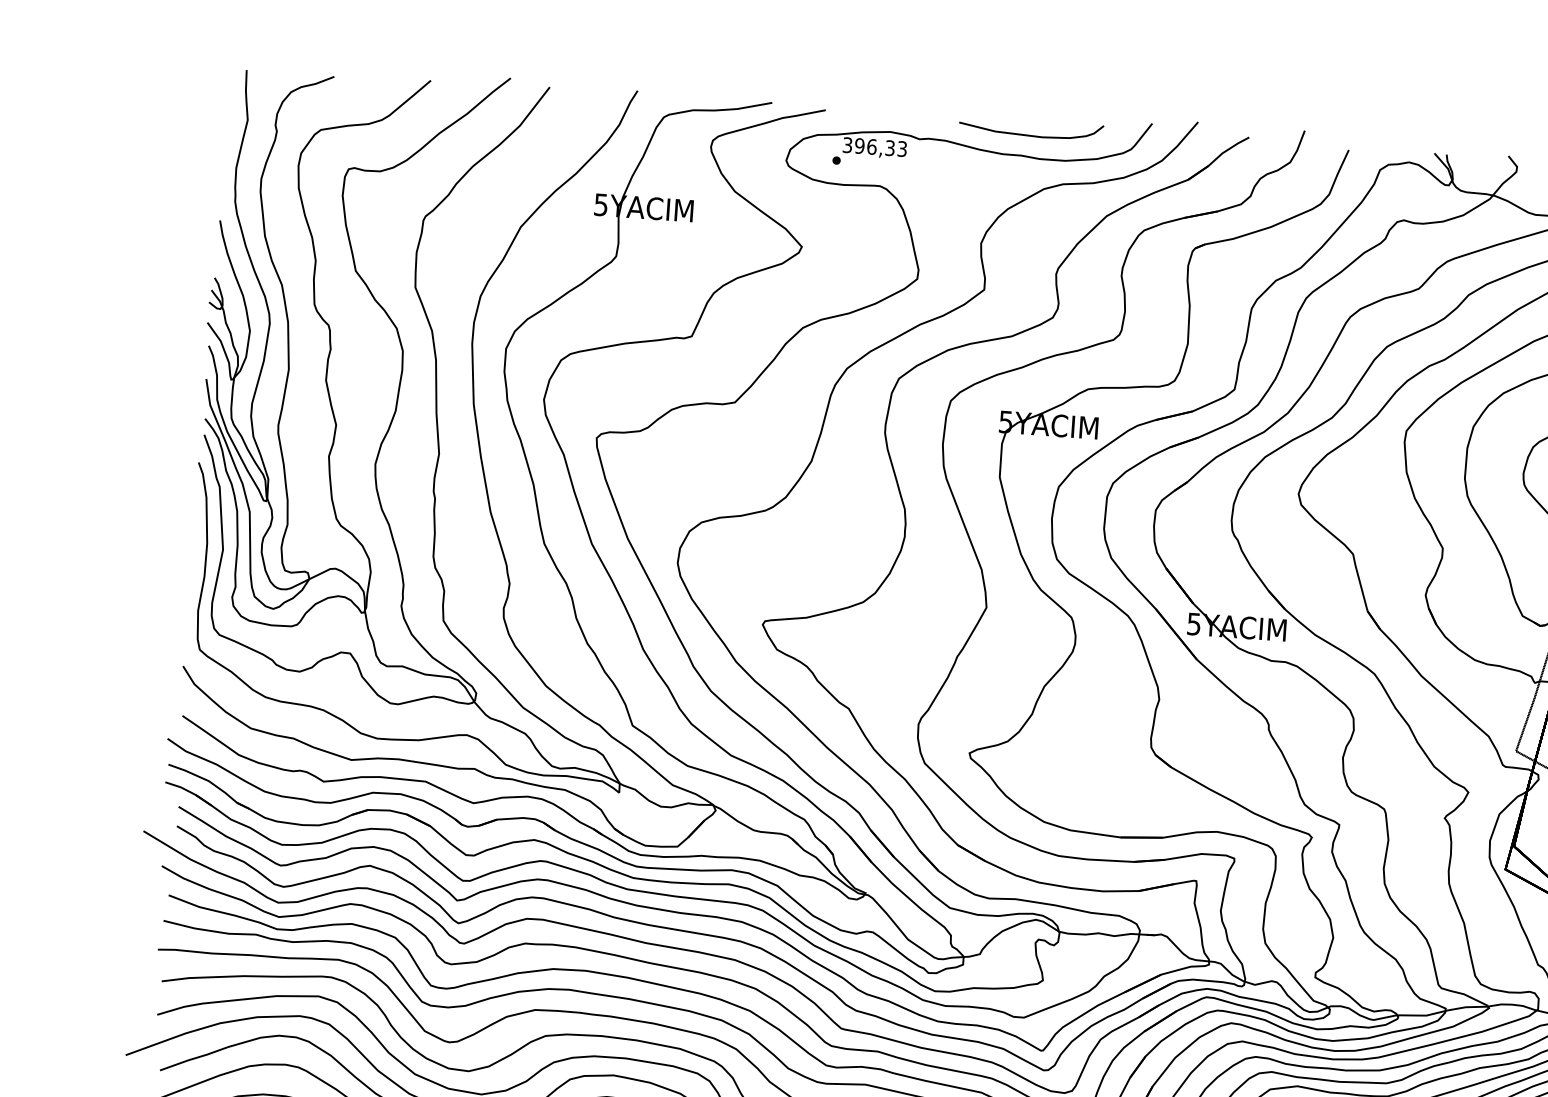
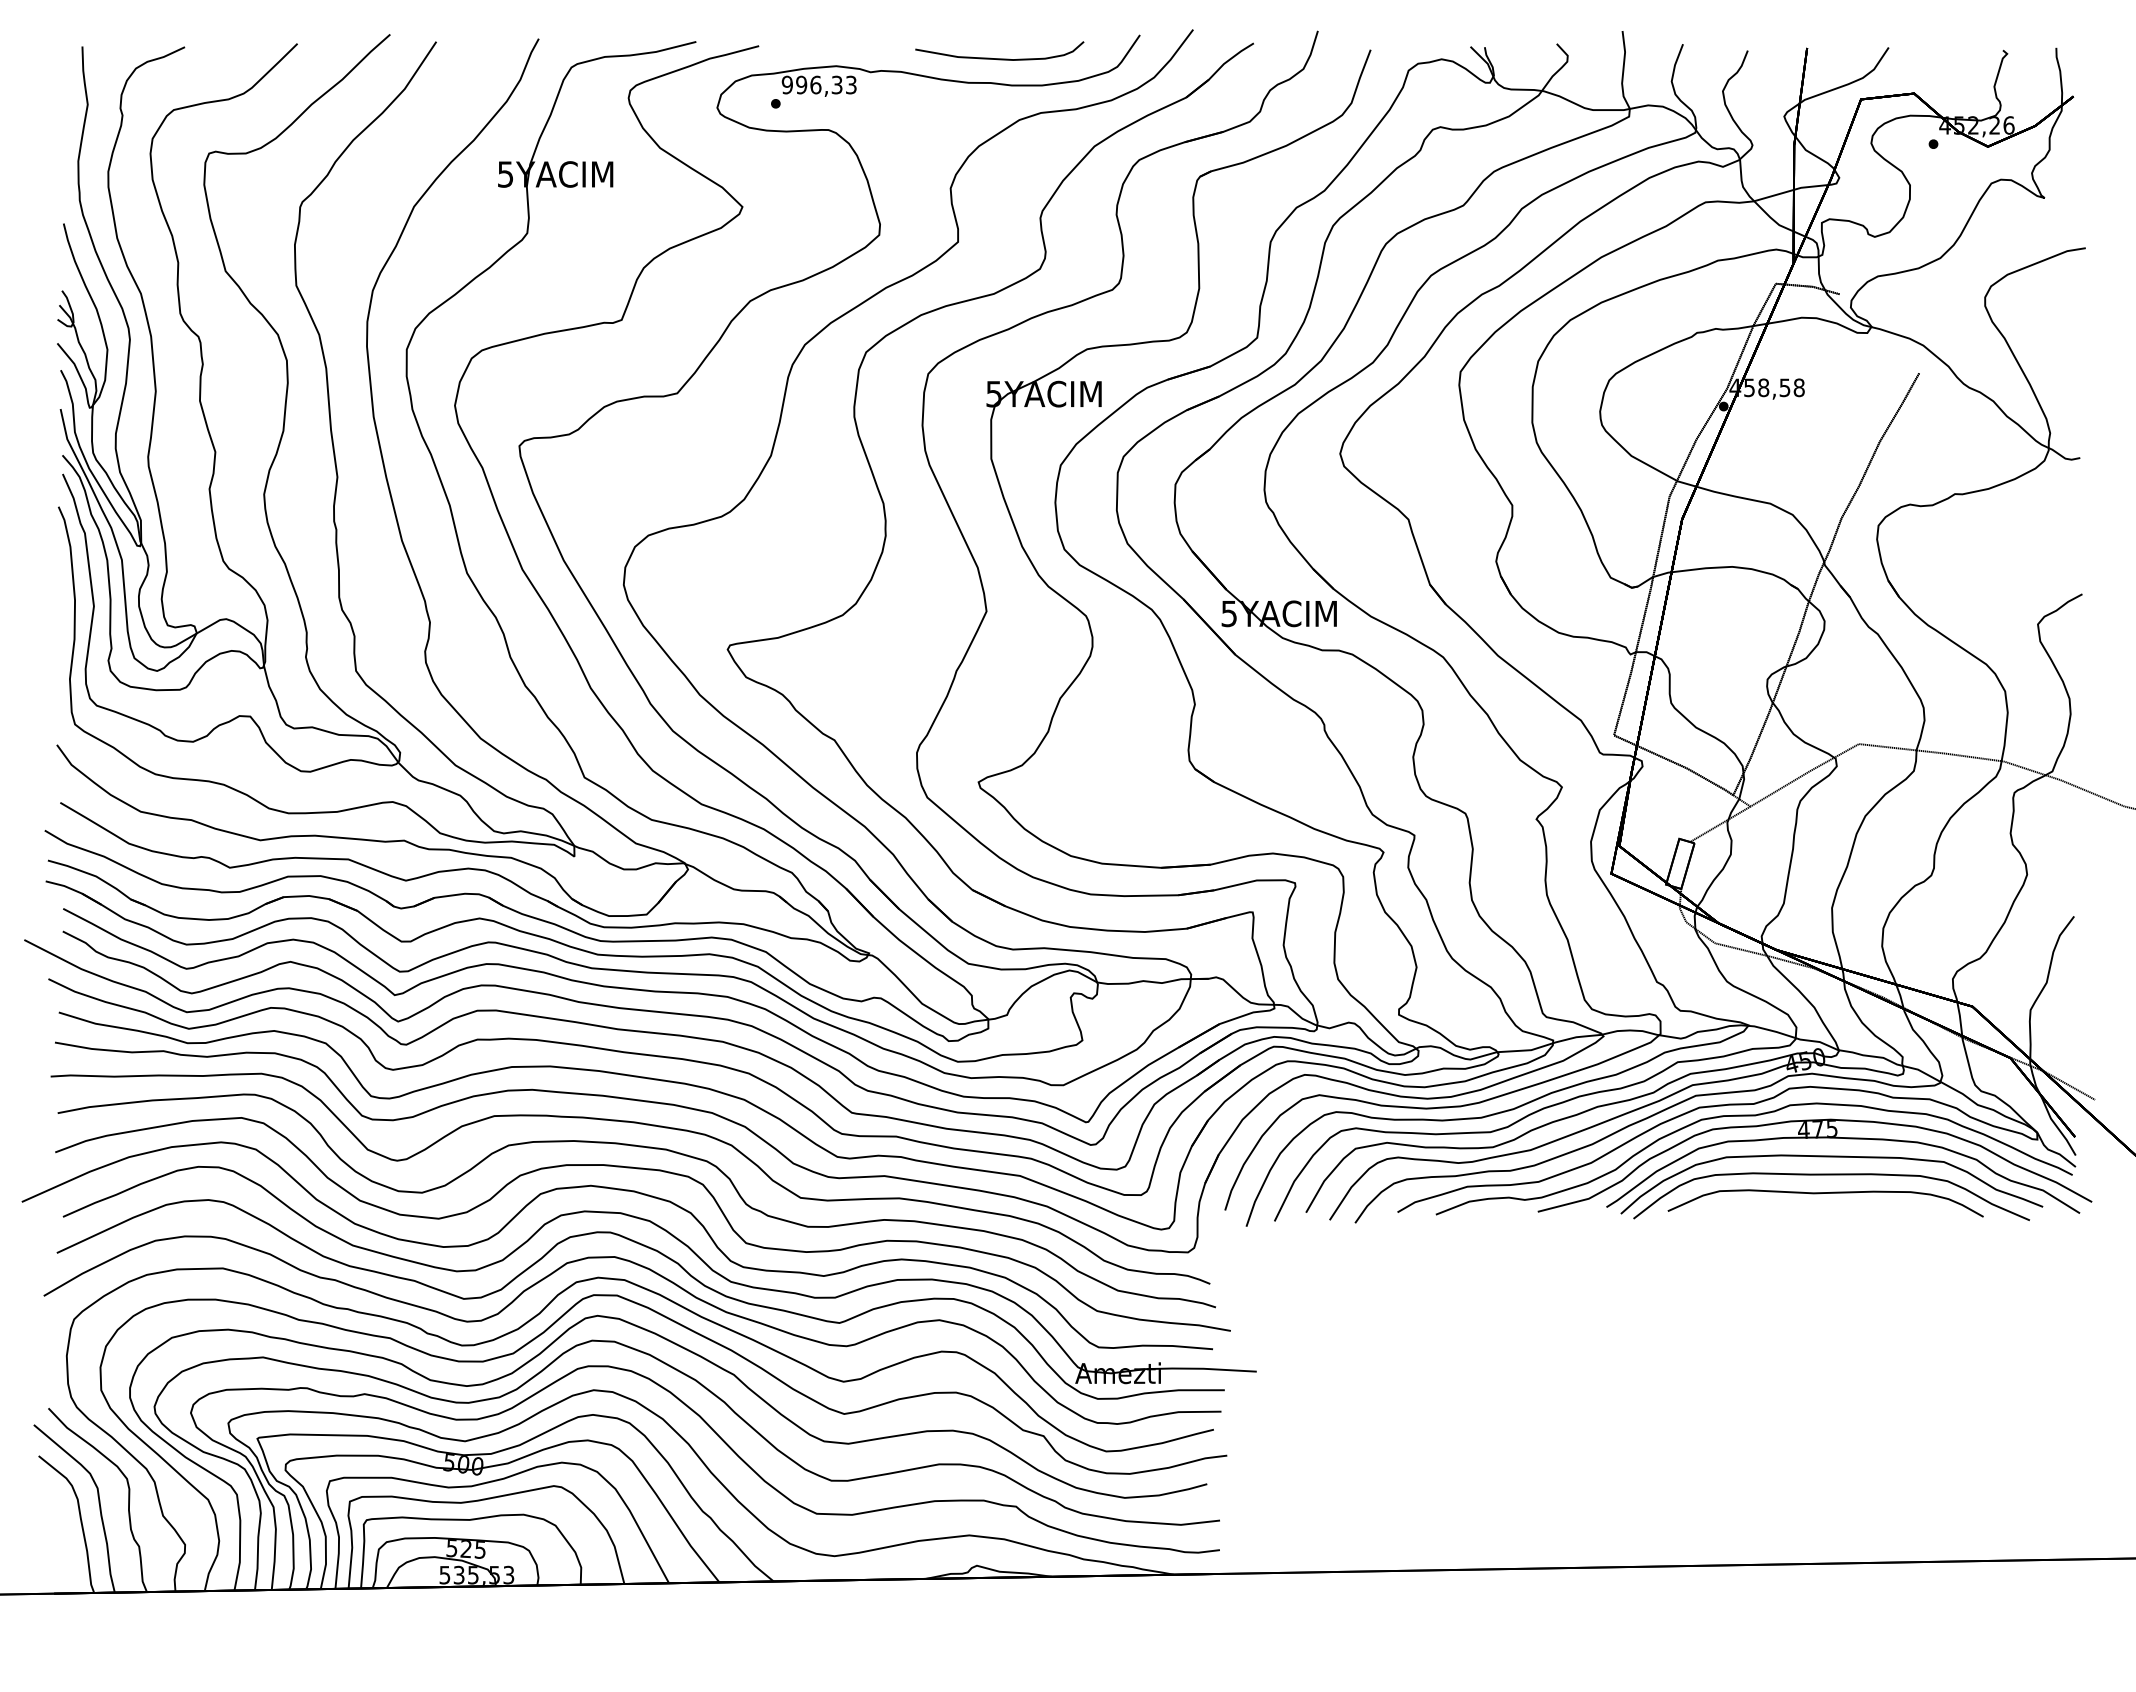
text: (846, 144) -> (786, 84), 396,33 -> 996,33

